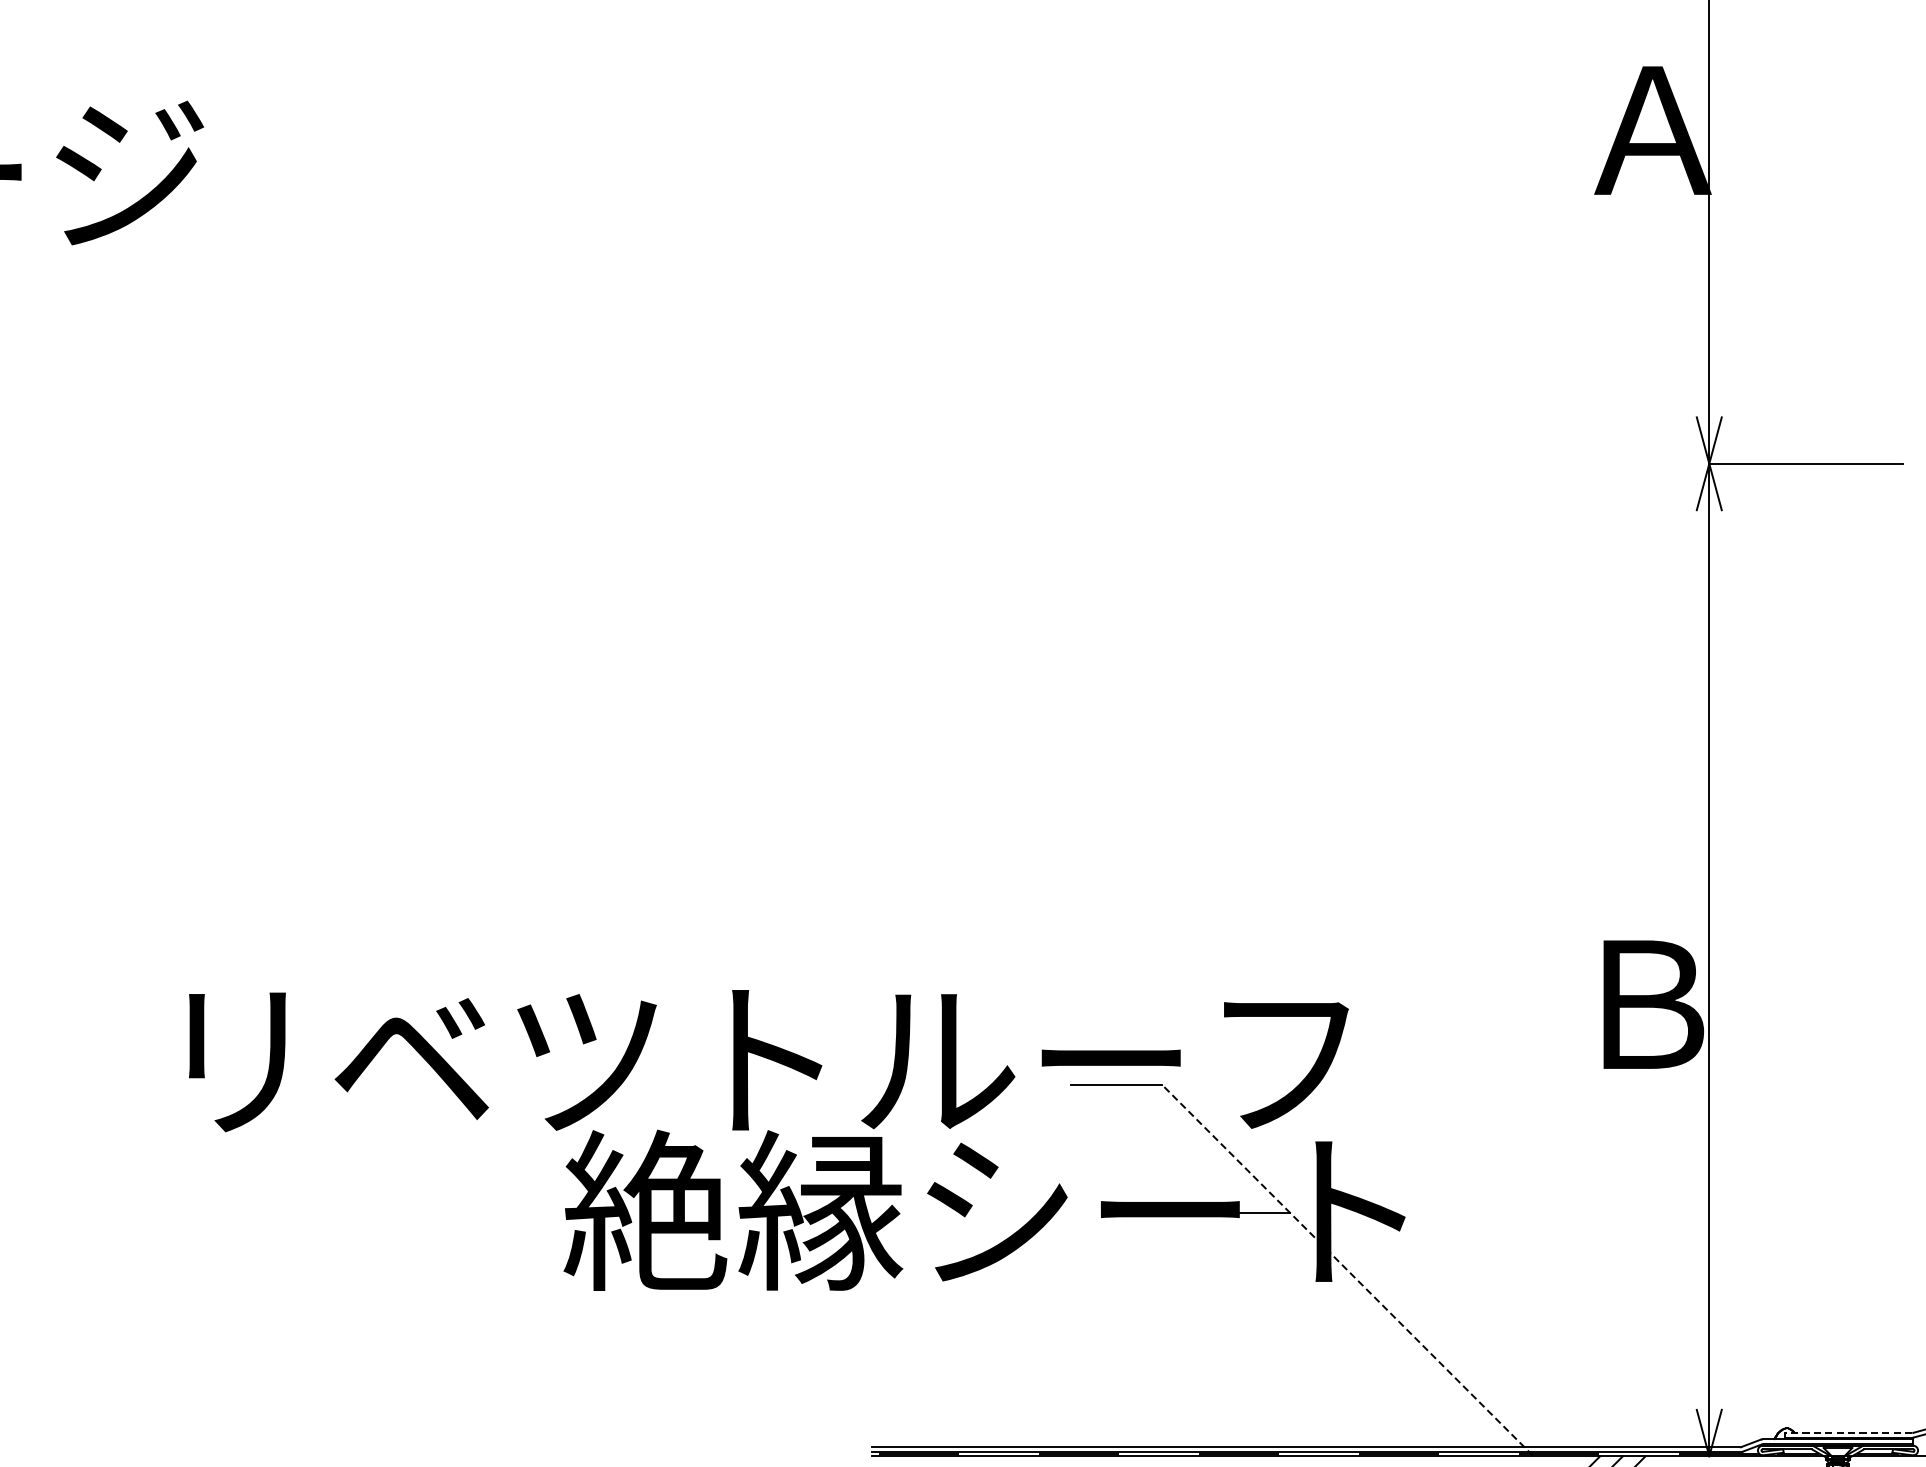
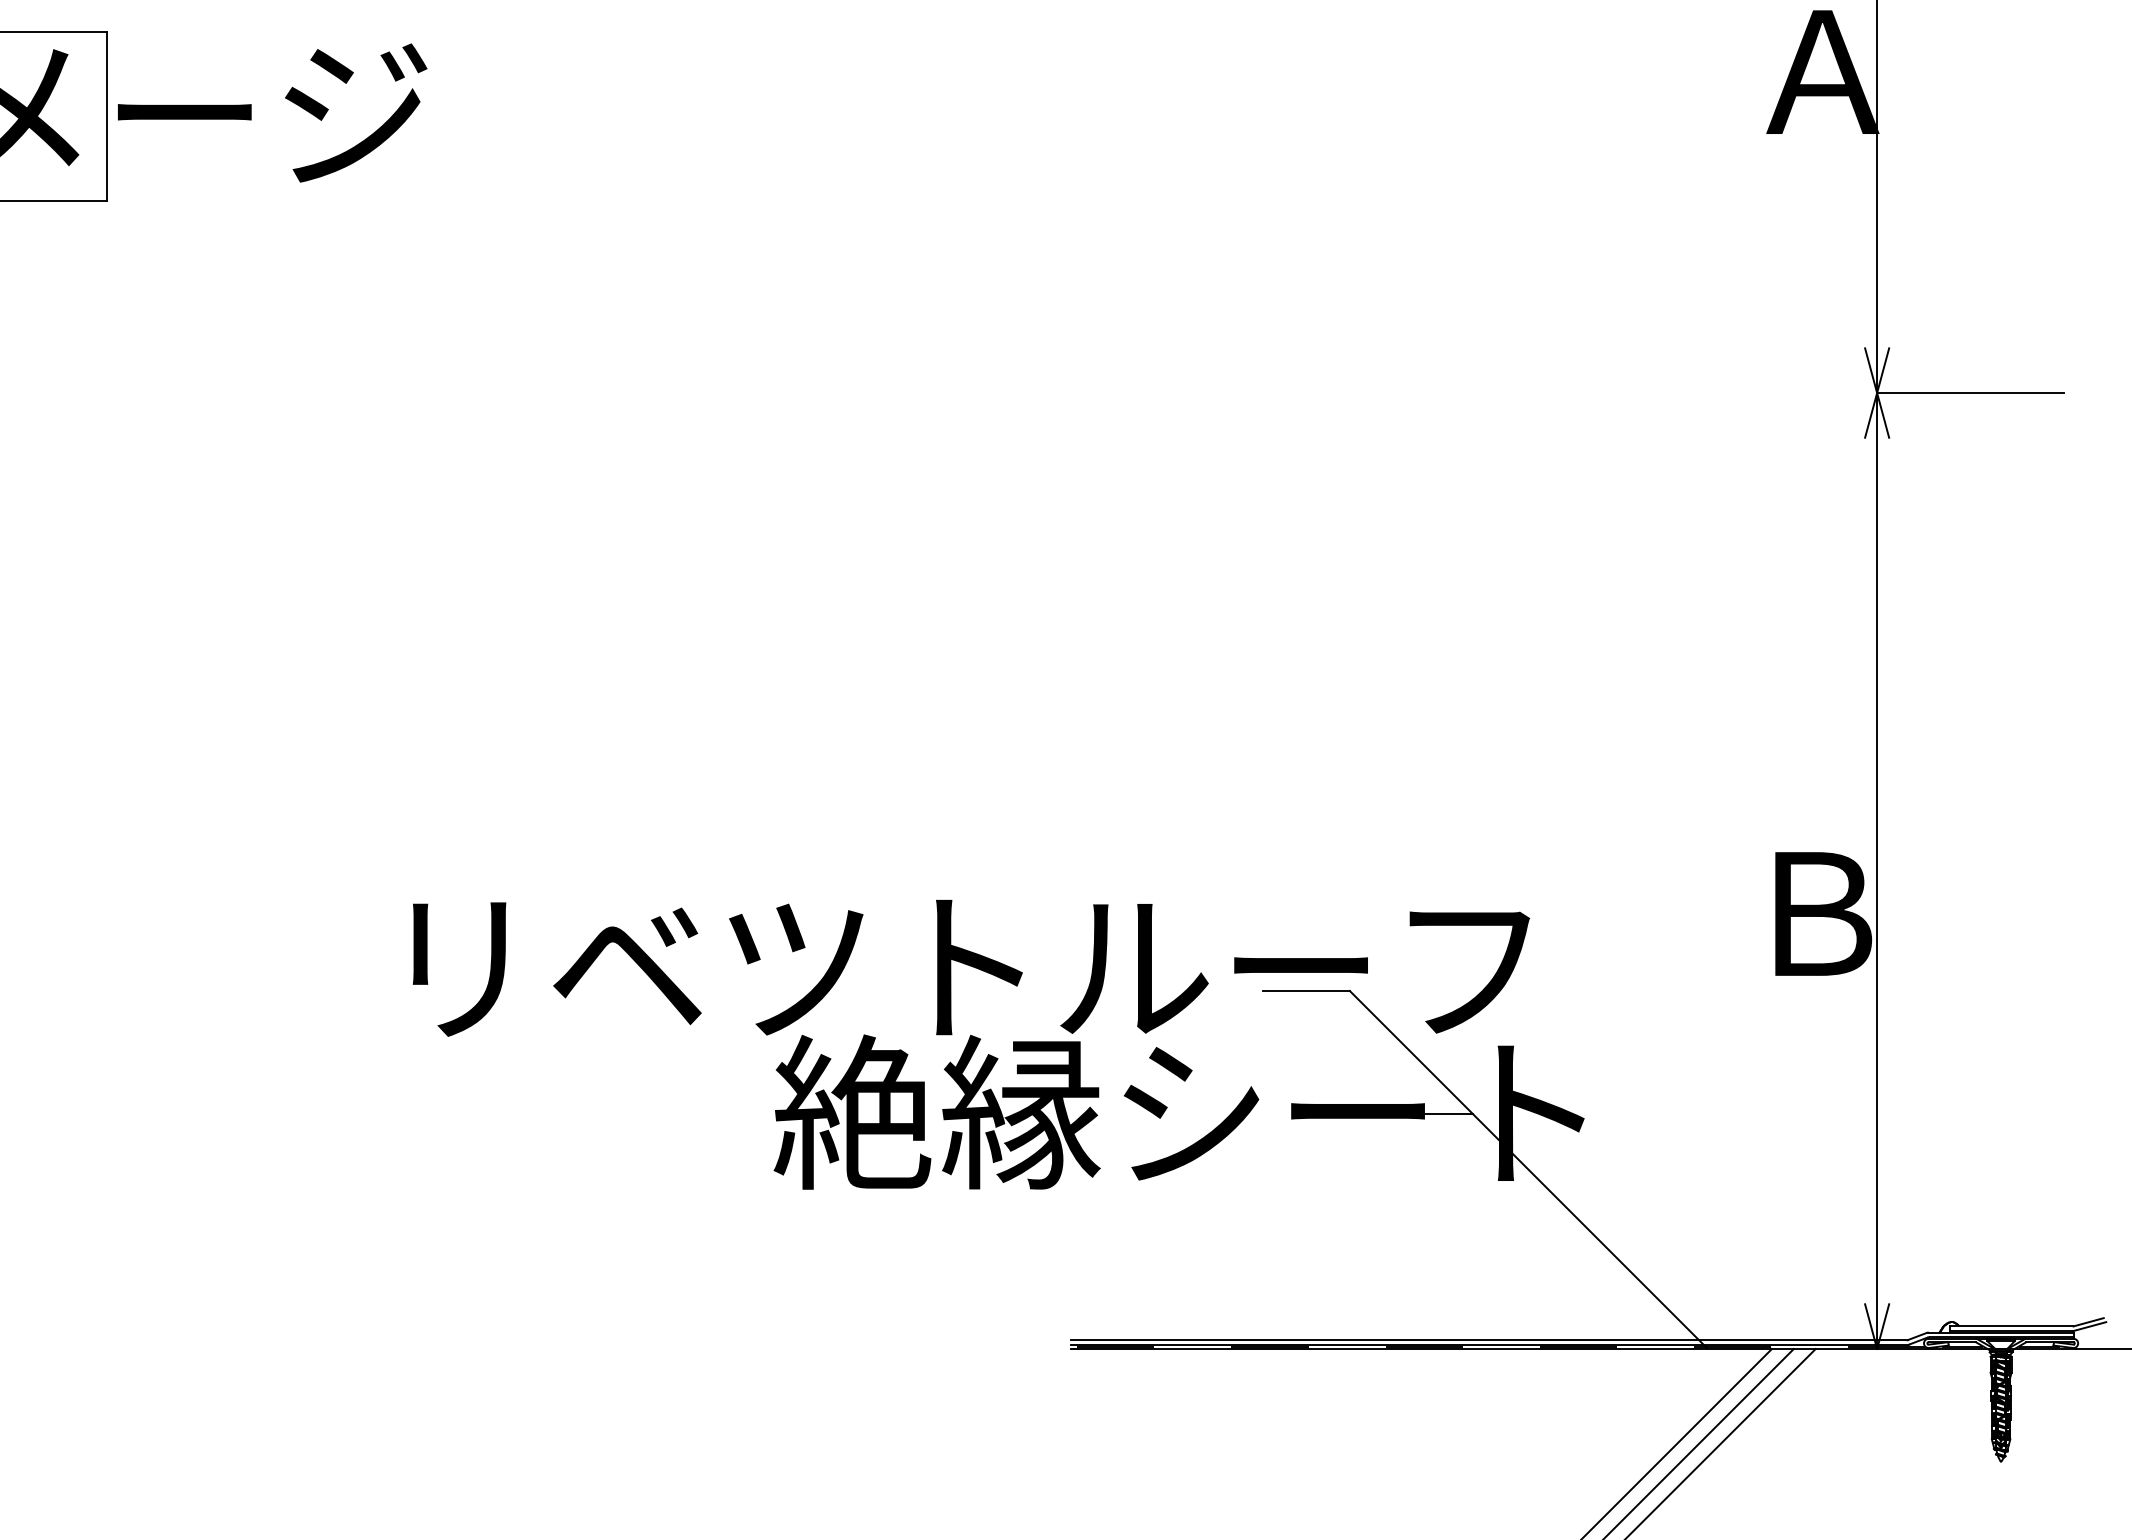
line: (1347, 1269) -> (1528, 1169), dashed -> solid
line: (1847, 1432) -> (2010, 1326), dashed -> solid

